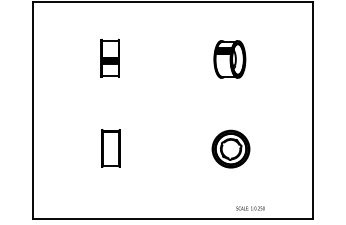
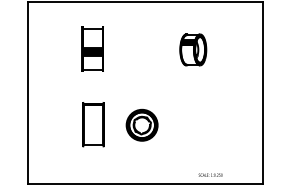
part: (109, 57) -> (92, 48), size x1.4
part: (110, 148) -> (92, 124), size x1.4
part: (230, 148) -> (141, 124), moved

